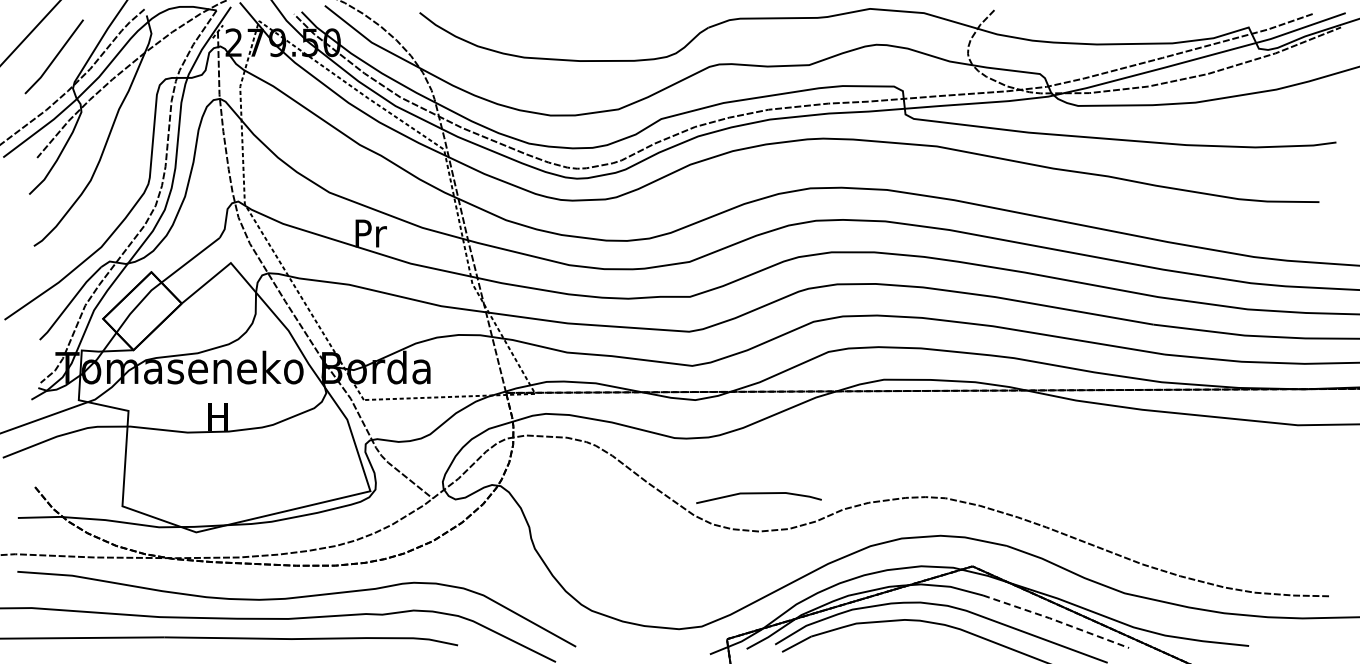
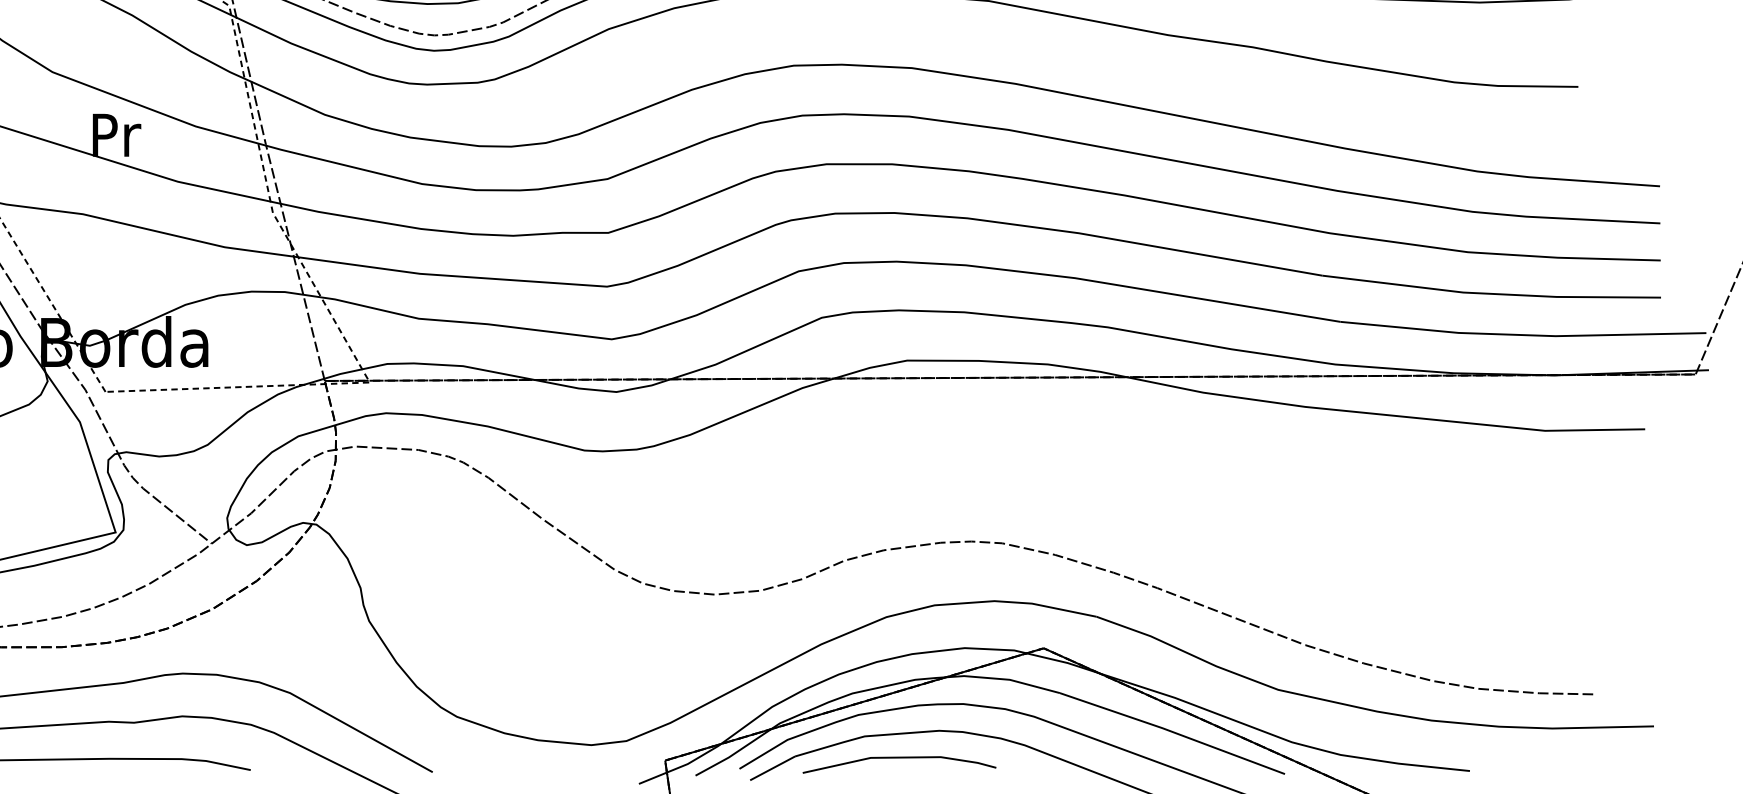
line: (758, 494) -> (898, 759), moved
line: (1056, 620) -> (1173, 731), dashed -> solid

